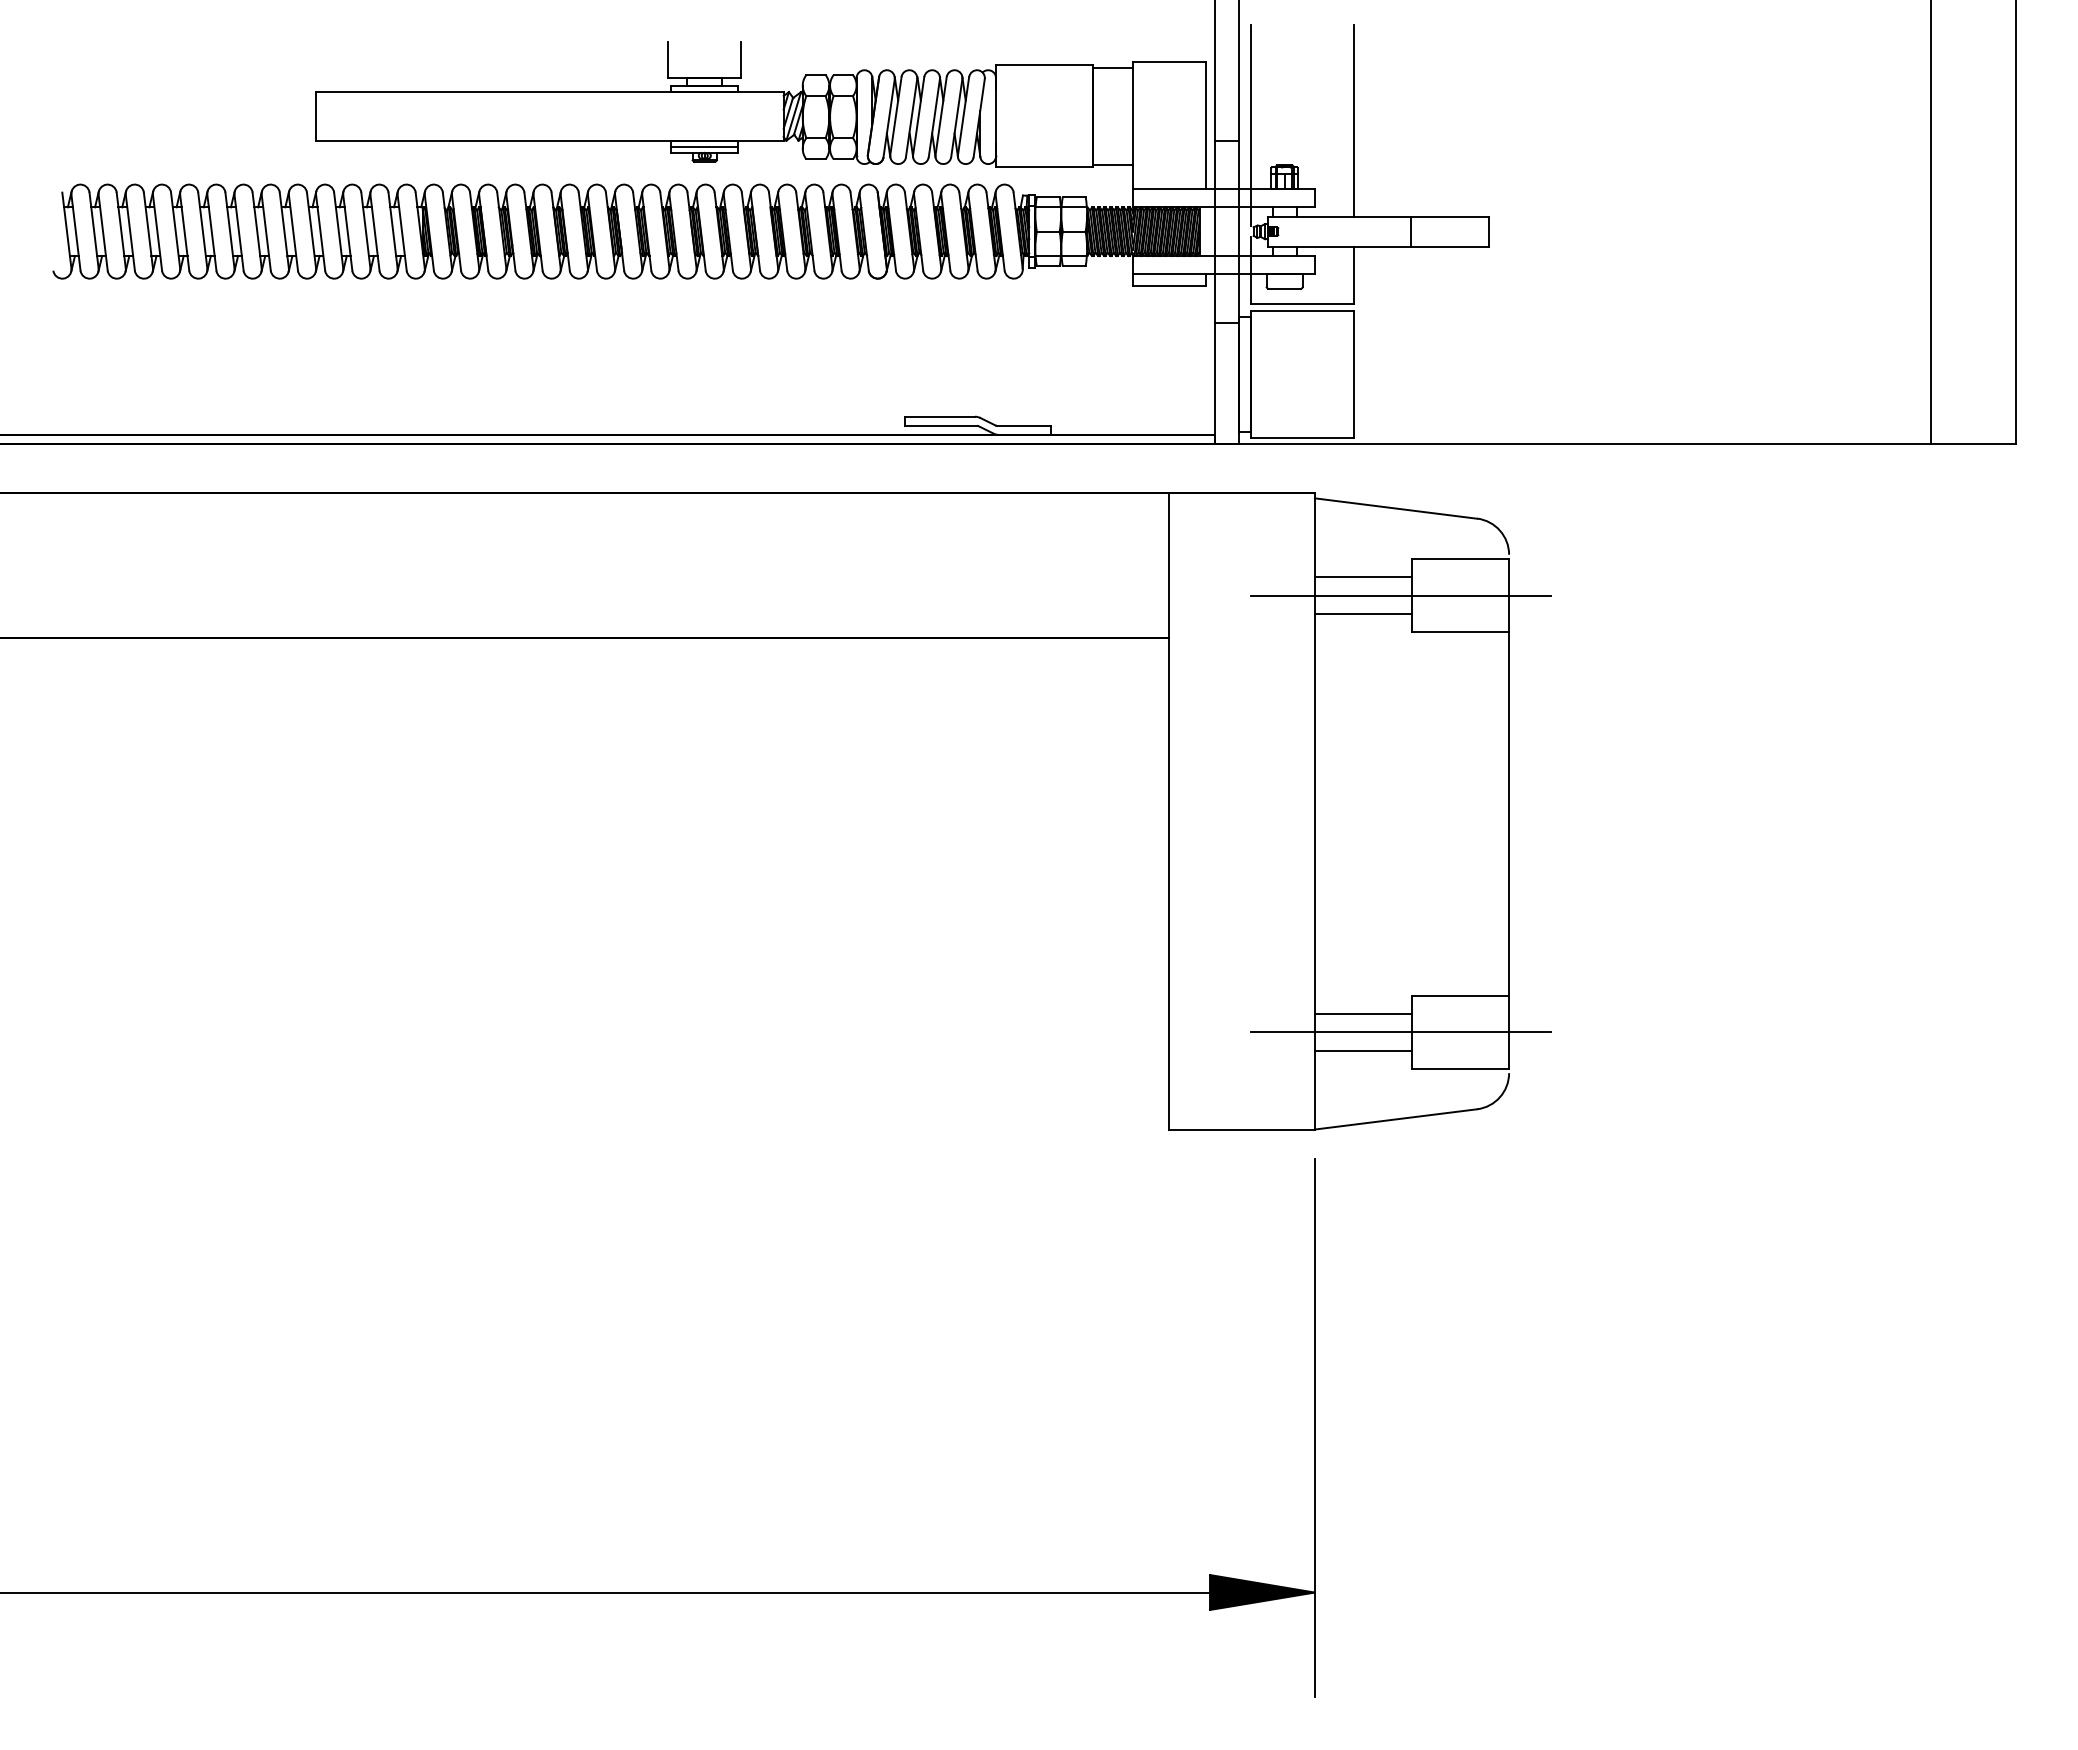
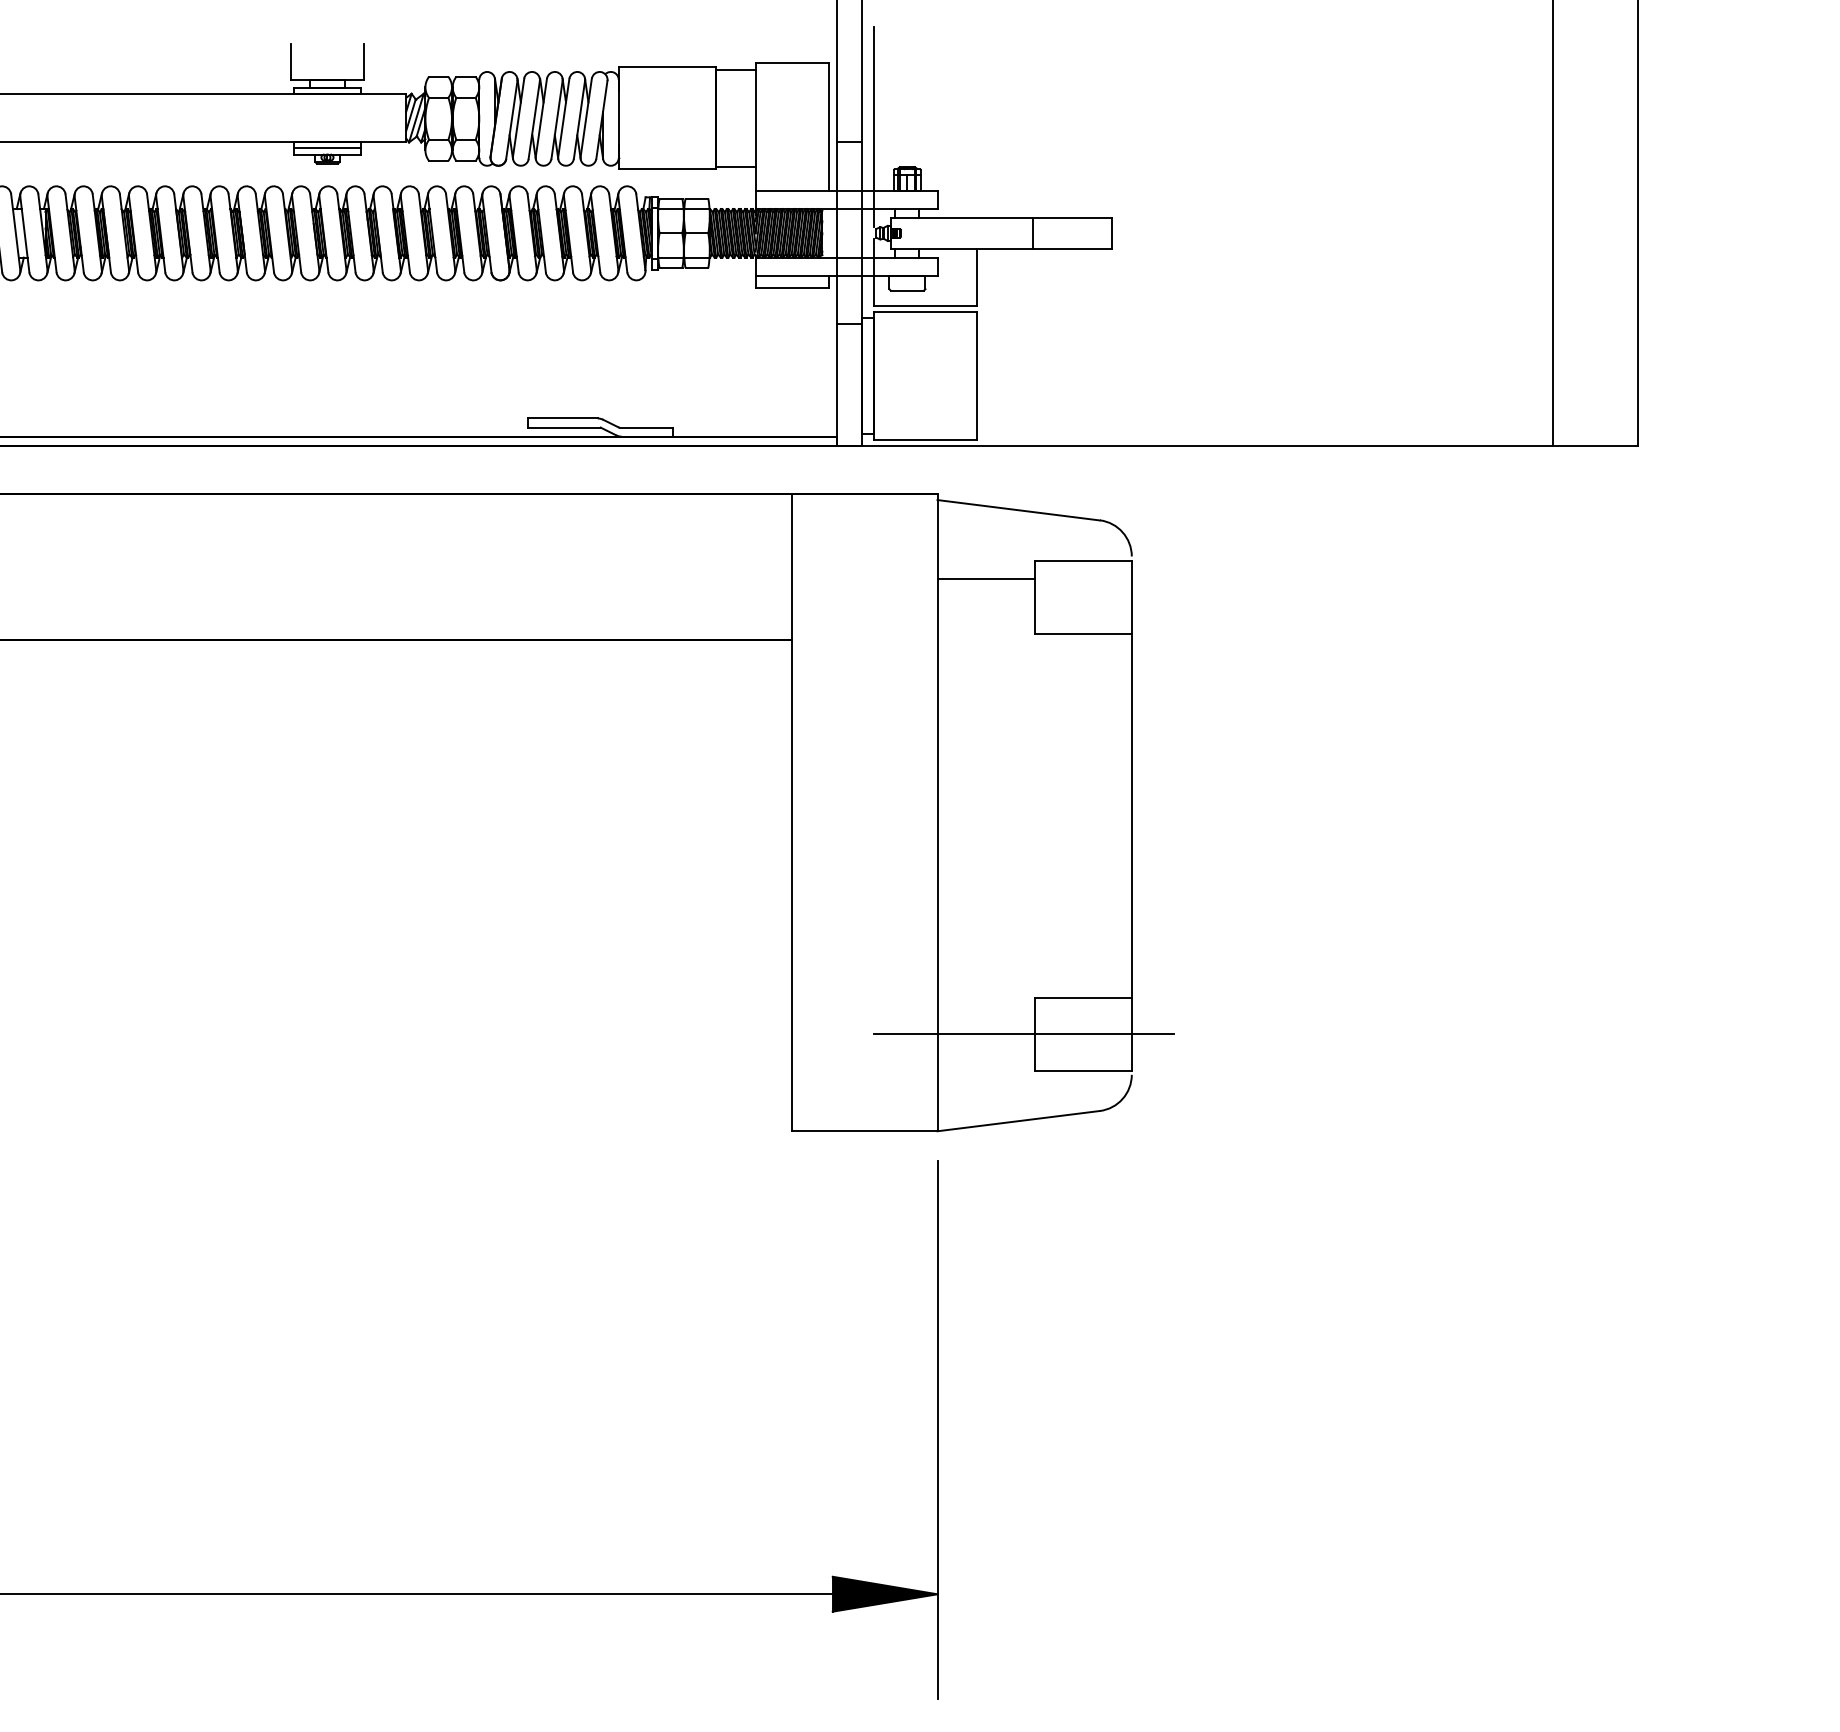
line: (1354, 120) -> (977, 122), removed
line: (1401, 595) -> (1024, 597), removed
line: (1363, 613) -> (986, 615), removed
line: (1363, 1014) -> (986, 1016), removed
line: (1363, 1050) -> (986, 1052), removed

